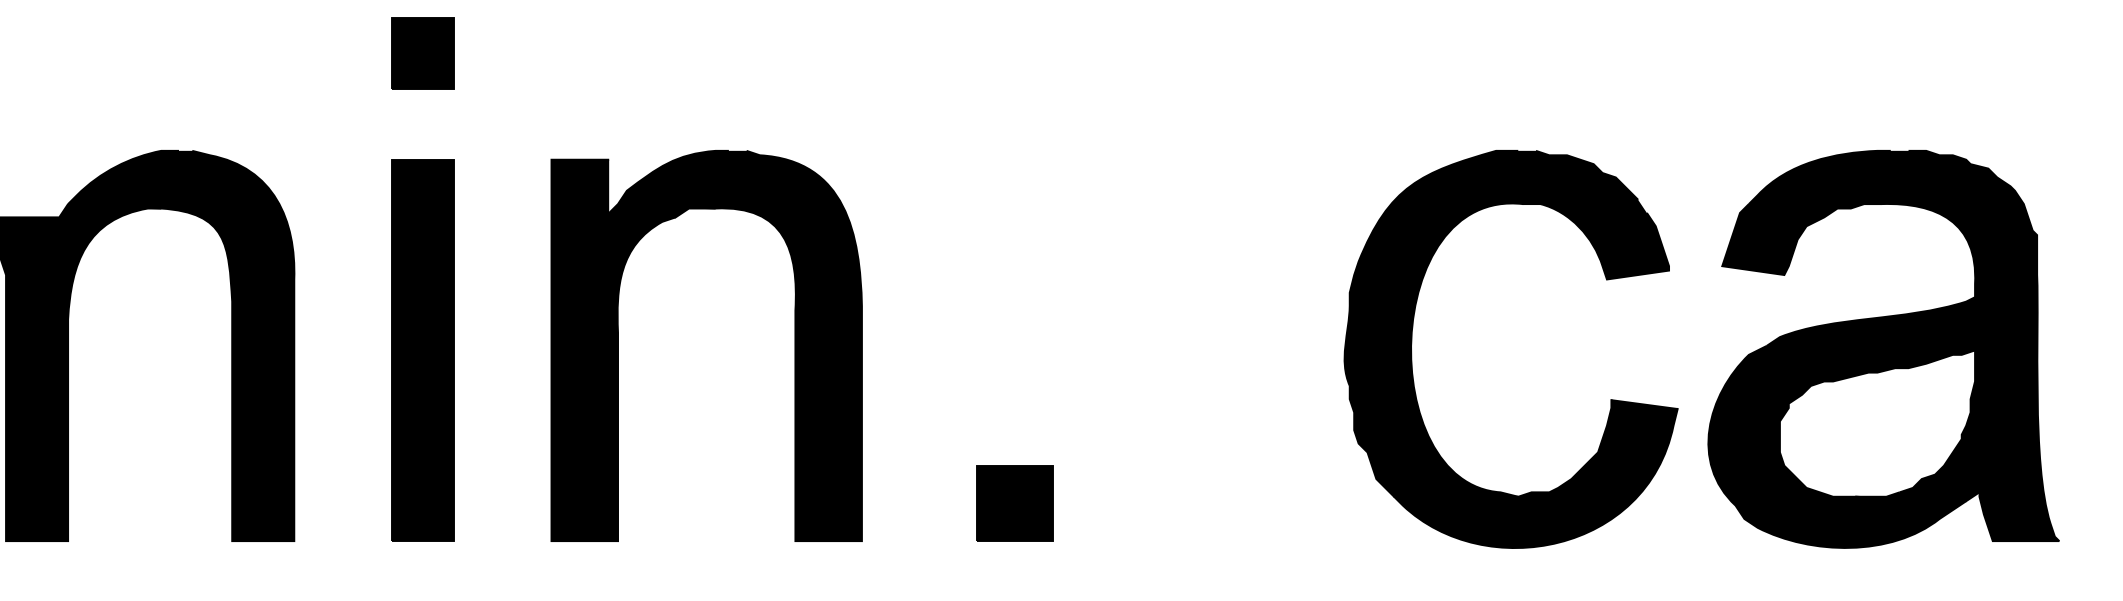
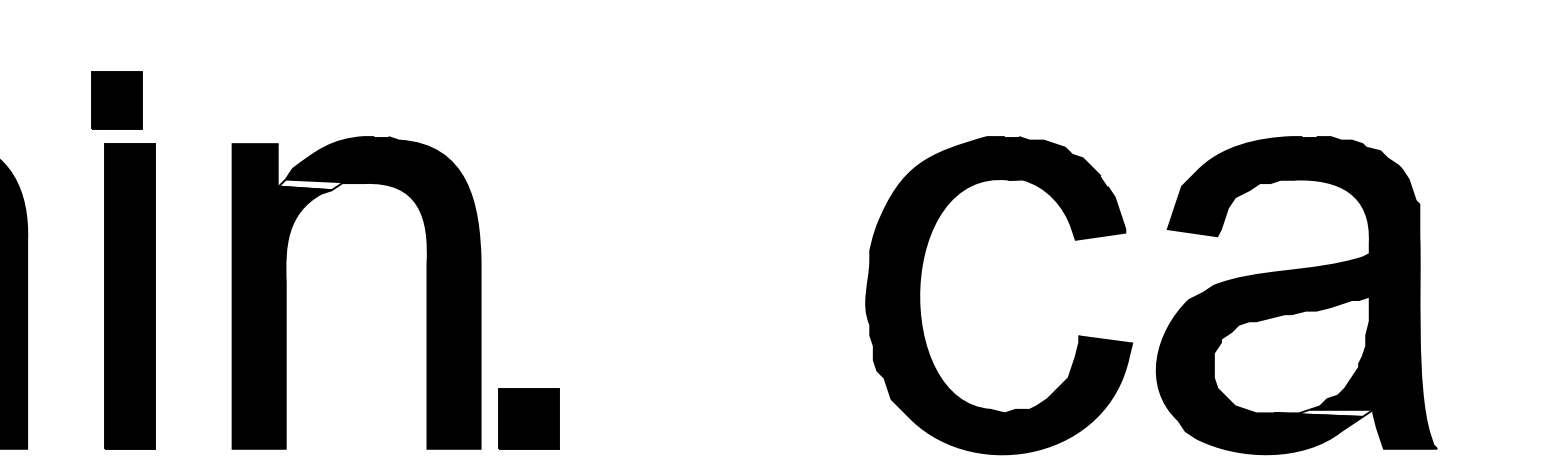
part: (422, 53) -> (116, 100), moved
fill: (662, 210) -> (321, 184), removed
fill: (1917, 496) -> (1323, 413), removed
part: (1014, 503) -> (528, 418), moved

